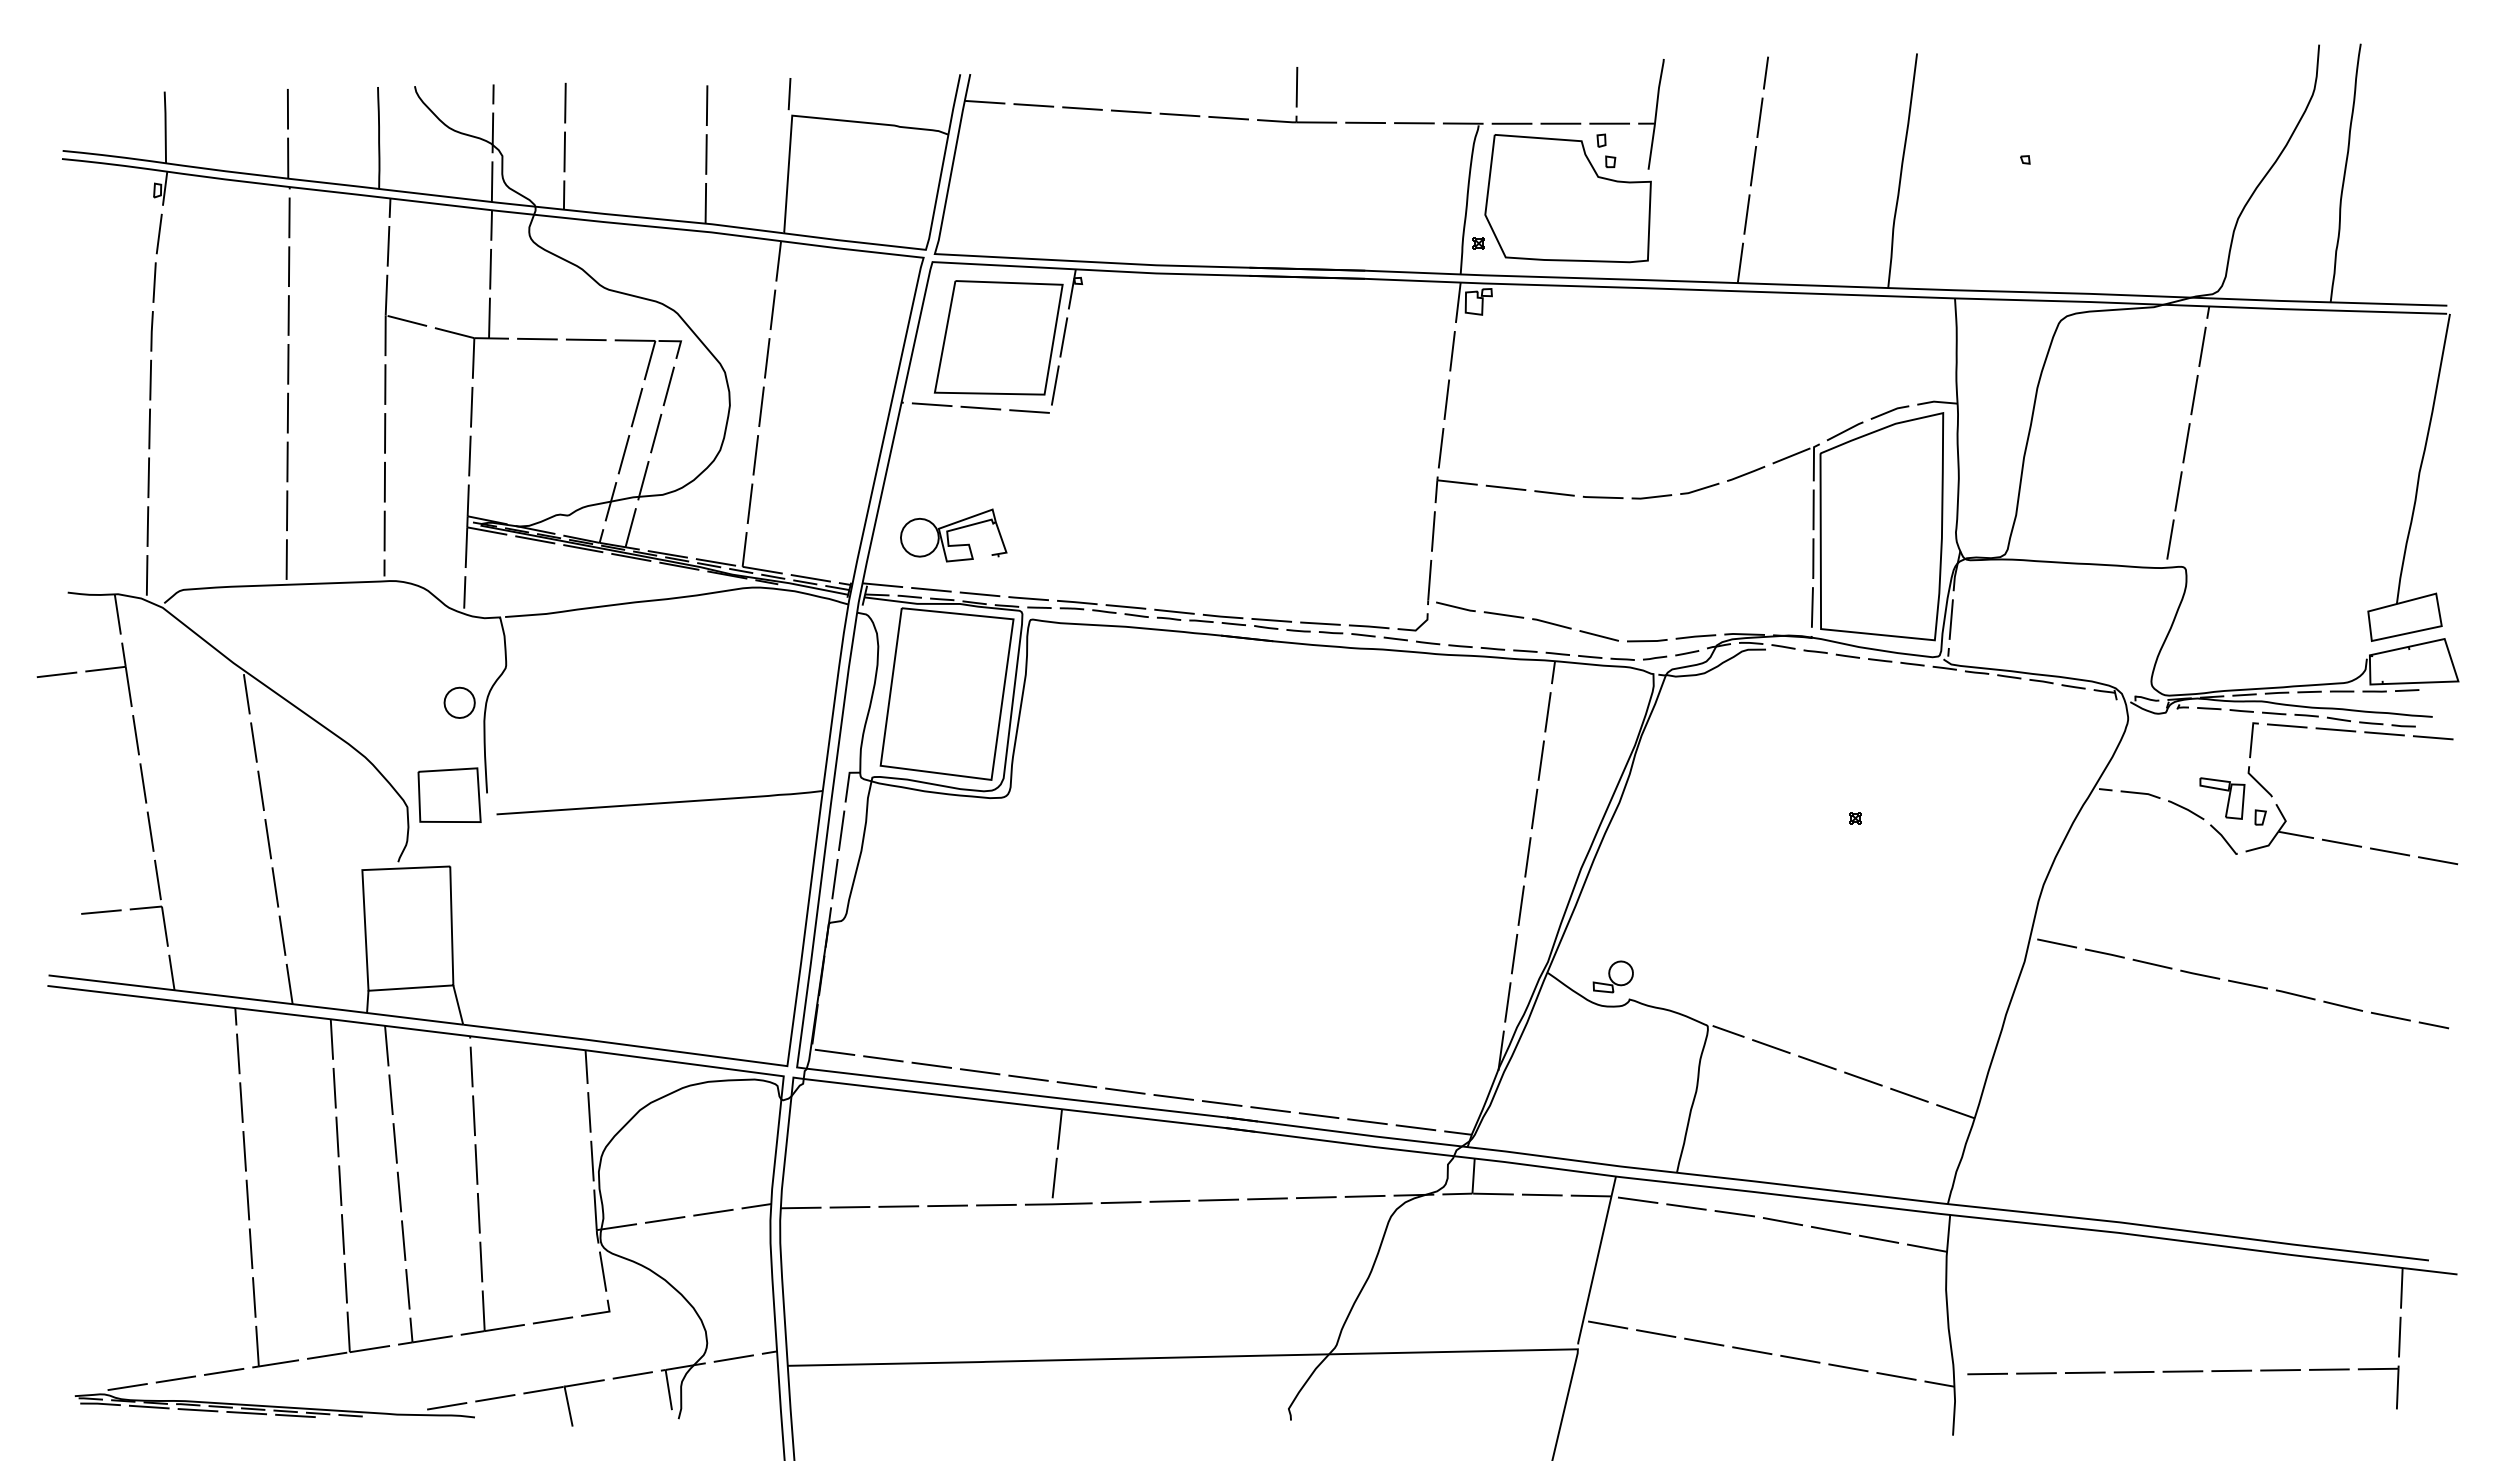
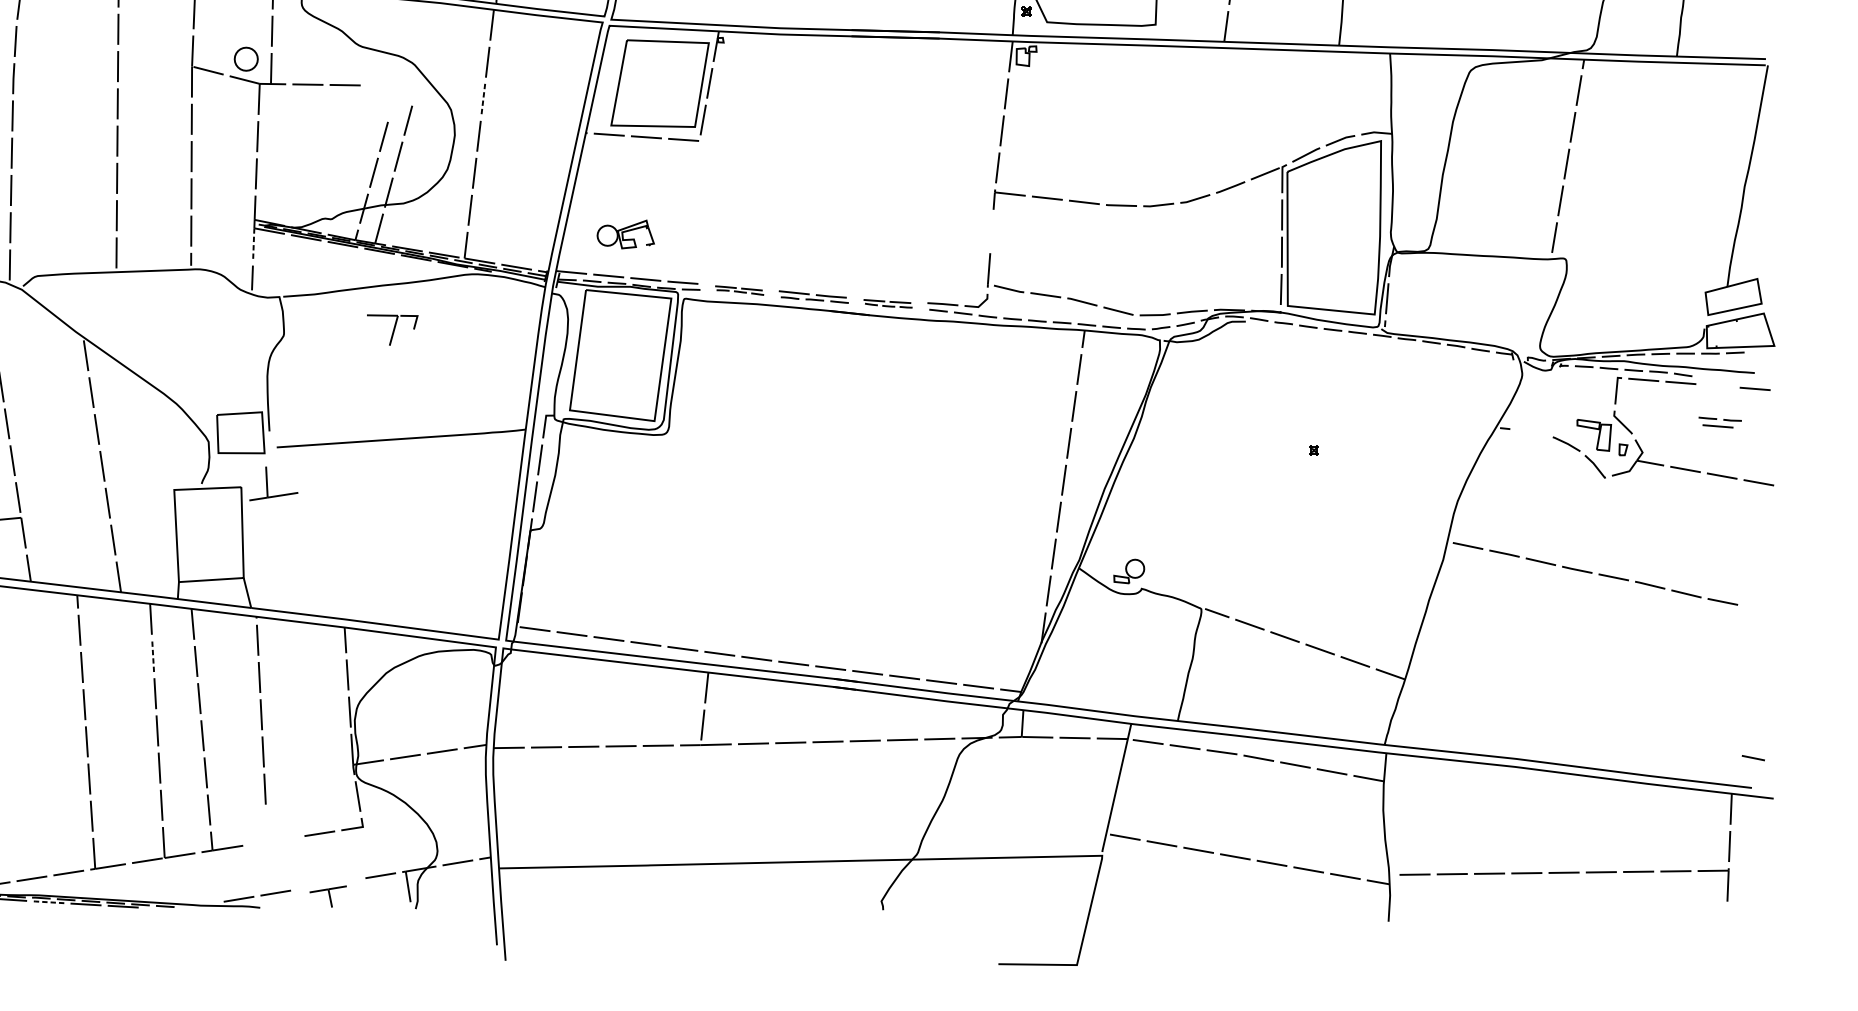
line: (767, 358) -> (483, 99), solid -> dashed
part: (648, 359) -> (392, 329), moved
line: (1433, 531) -> (991, 231), removed
part: (953, 535) -> (625, 234), size x0.7
line: (466, 548) -> (253, 244), solid -> dashed
part: (1102, 608) -> (739, 290), size x0.7
part: (1297, 626) -> (888, 304), size x0.7
part: (459, 702) -> (246, 58), moved
part: (2387, 728) -> (1720, 422), moved
line: (2140, 794) -> (1531, 432), removed
line: (2433, 1025) -> (1753, 758), moved
line: (334, 1087) -> (153, 655), solid -> dashed
part: (484, 1312) -> (267, 483), moved
part: (563, 1402) -> (327, 896), size x0.6
line: (196, 1410) -> (47, 902), solid -> dashed

